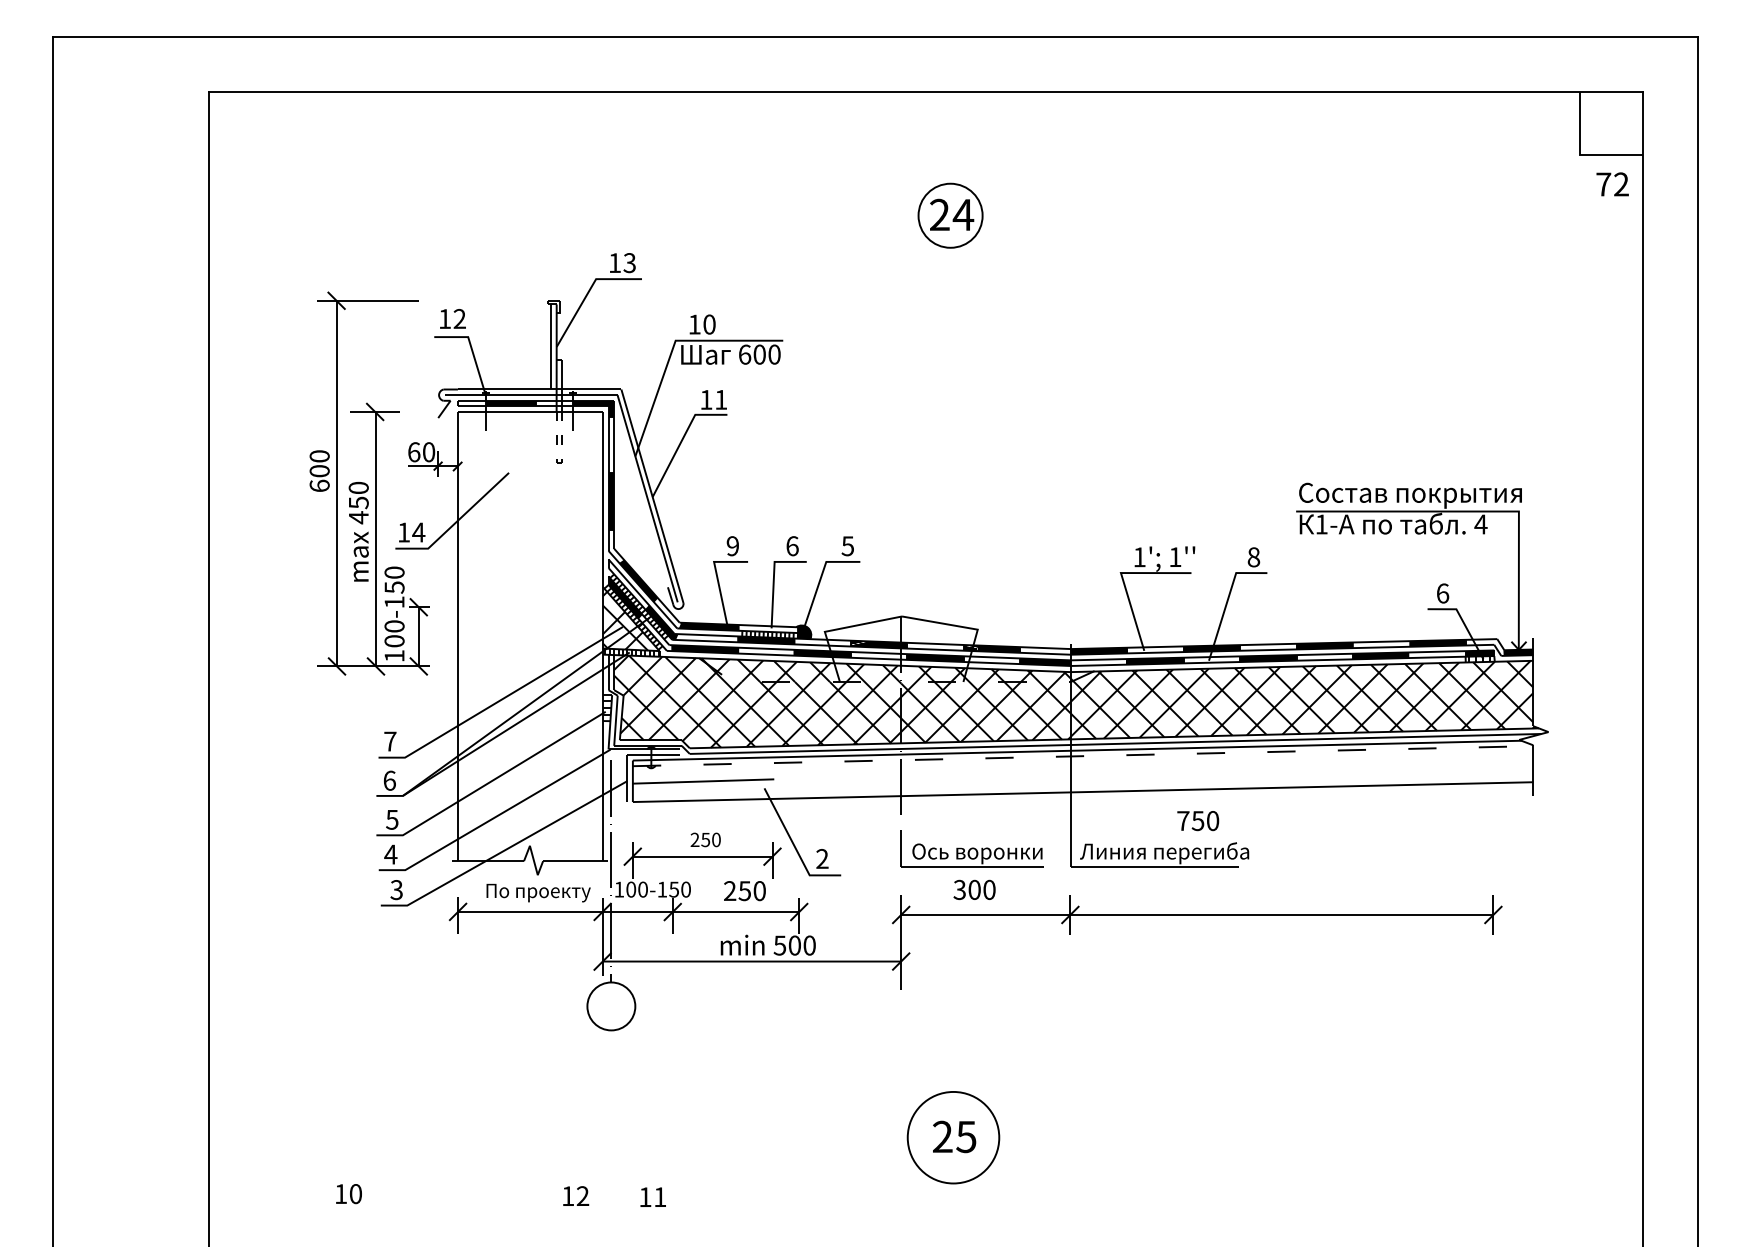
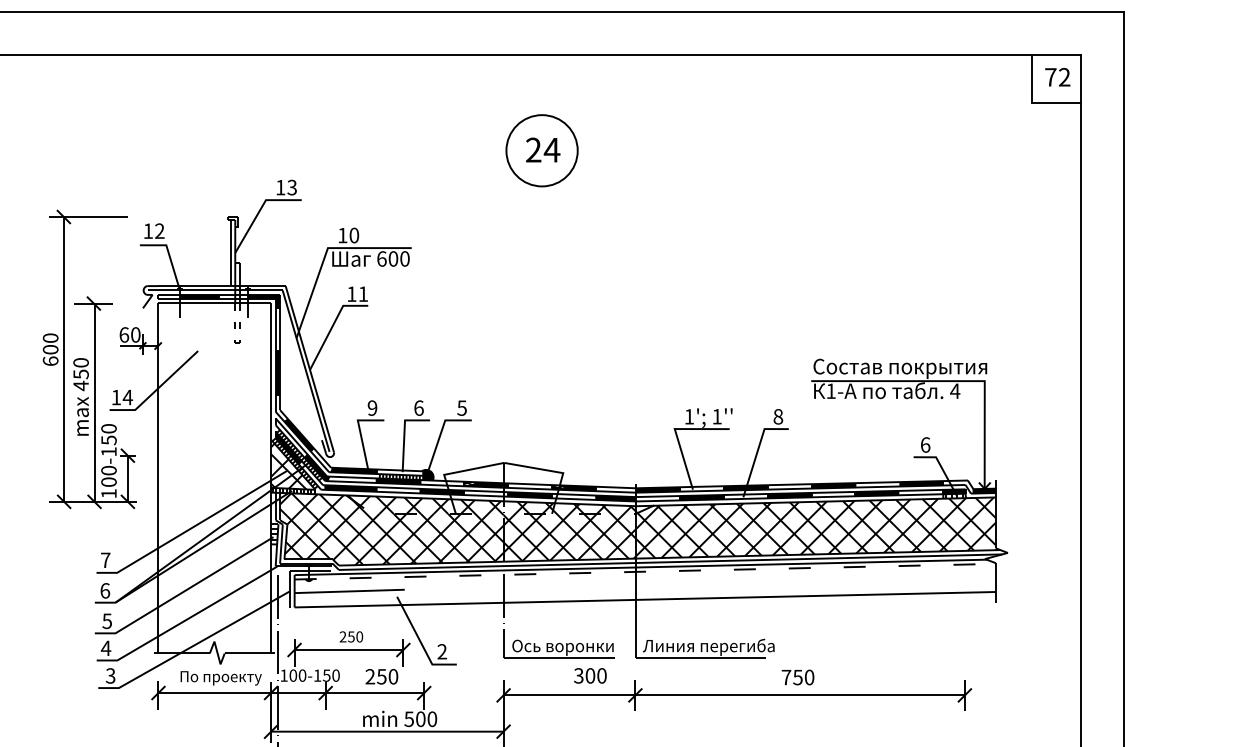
text: (1612, 184) -> (1057, 77), moved
circle: (950, 215) -> (542, 150), size x1.43
text: (1198, 821) -> (798, 677), moved
text: (974, 889) -> (590, 675), moved

